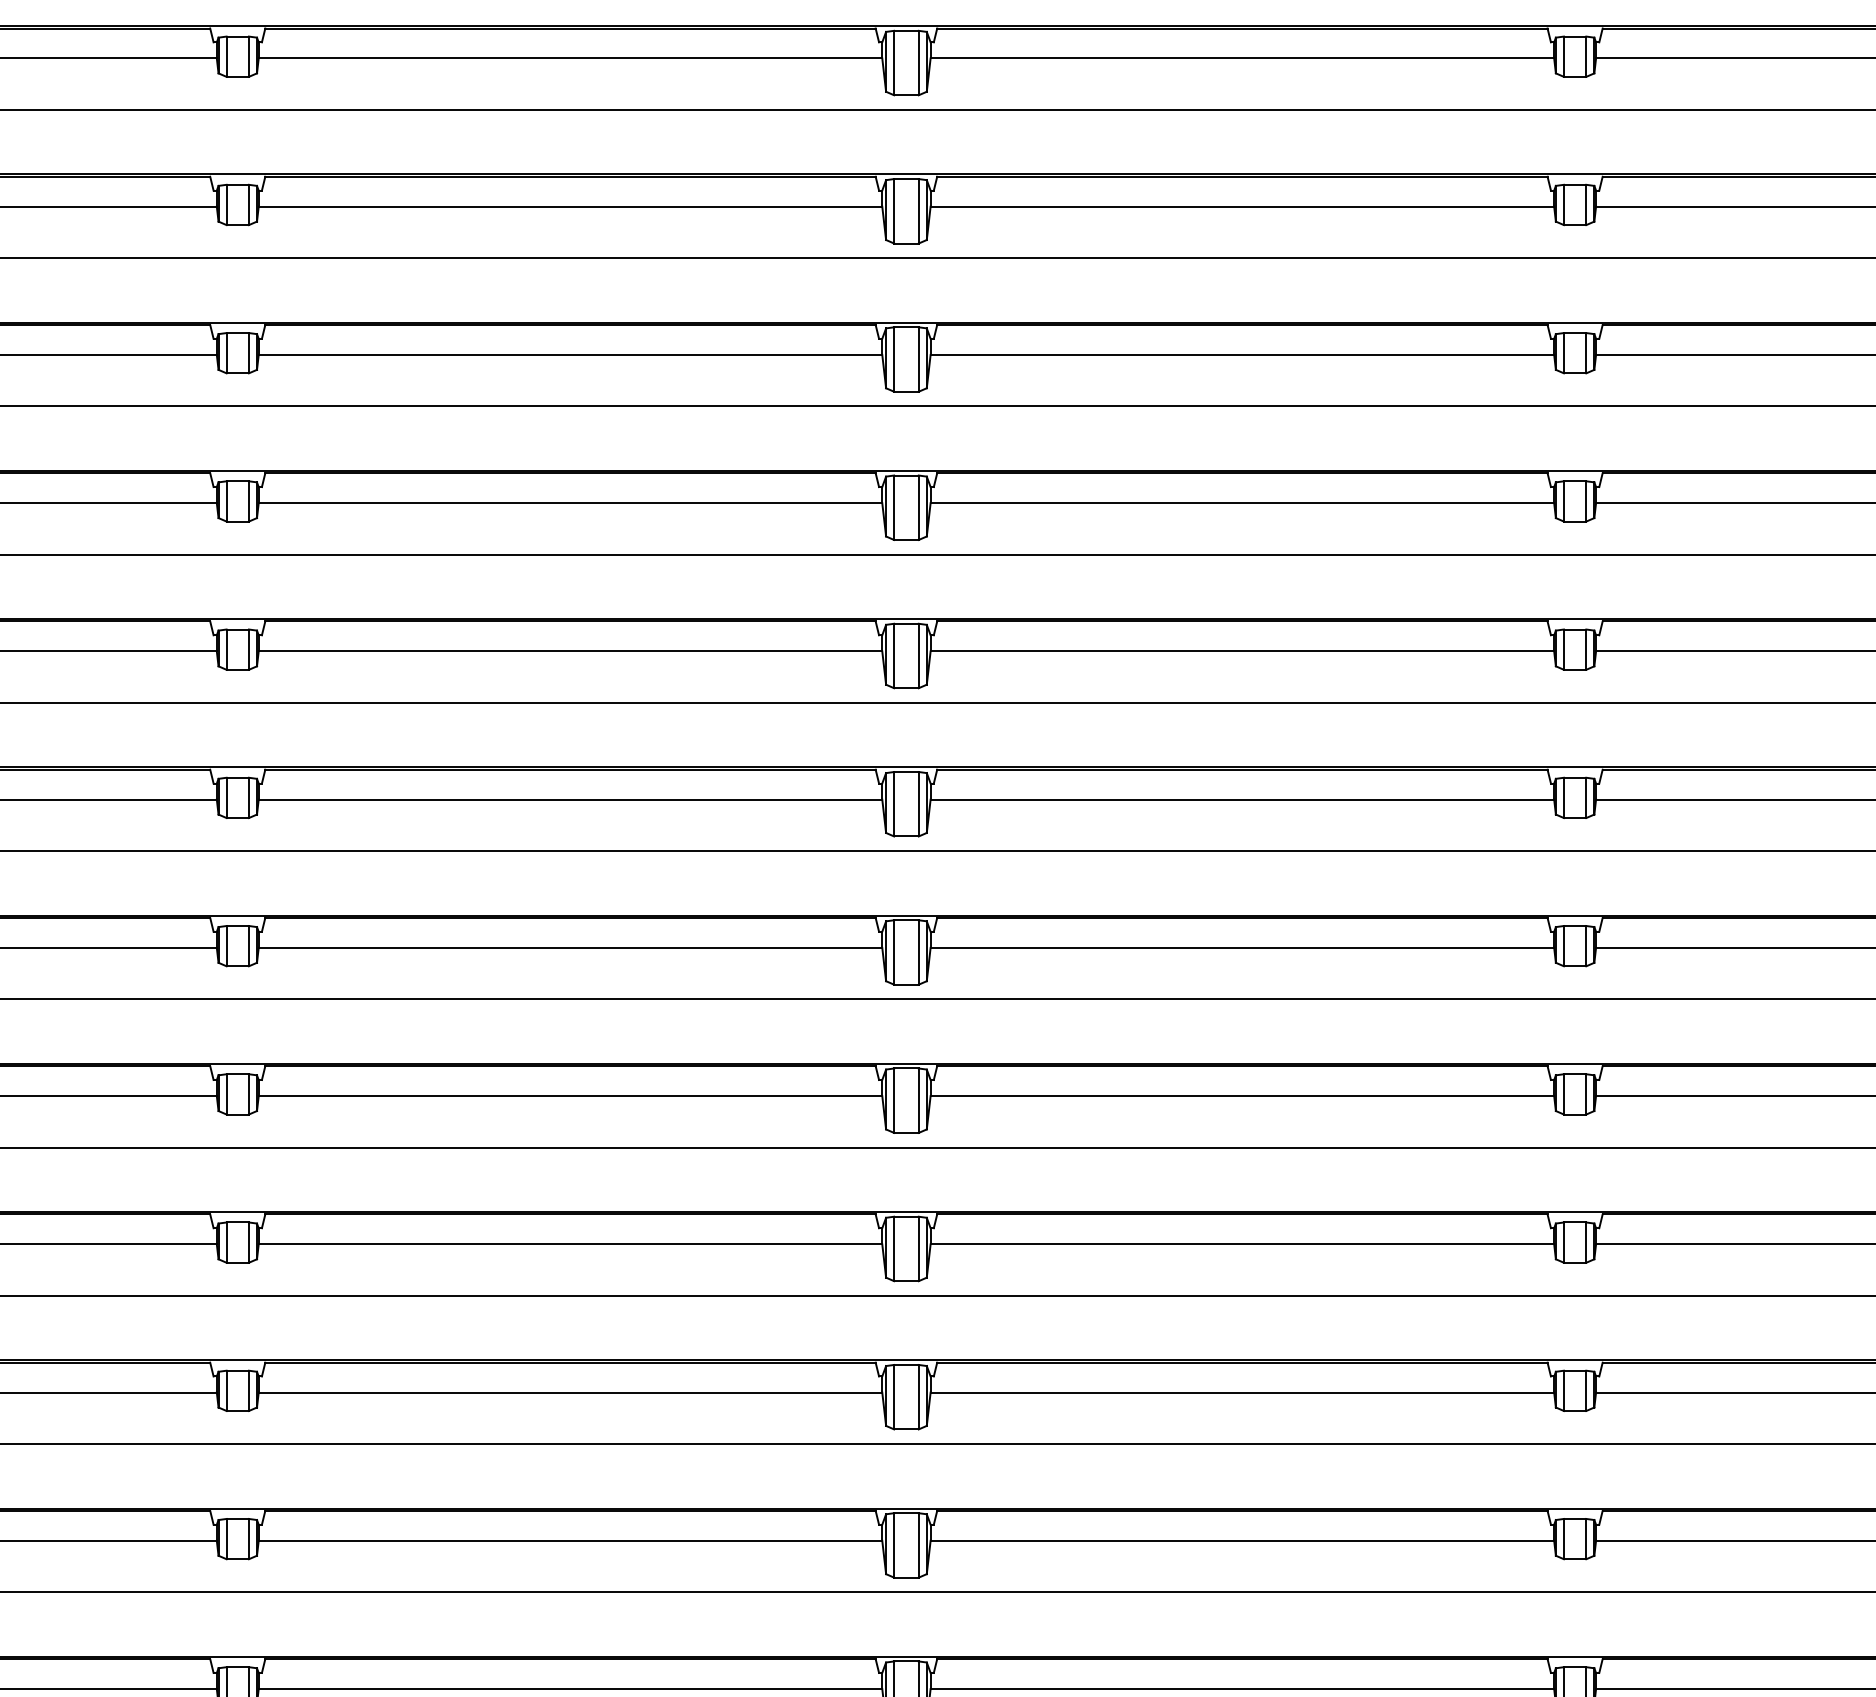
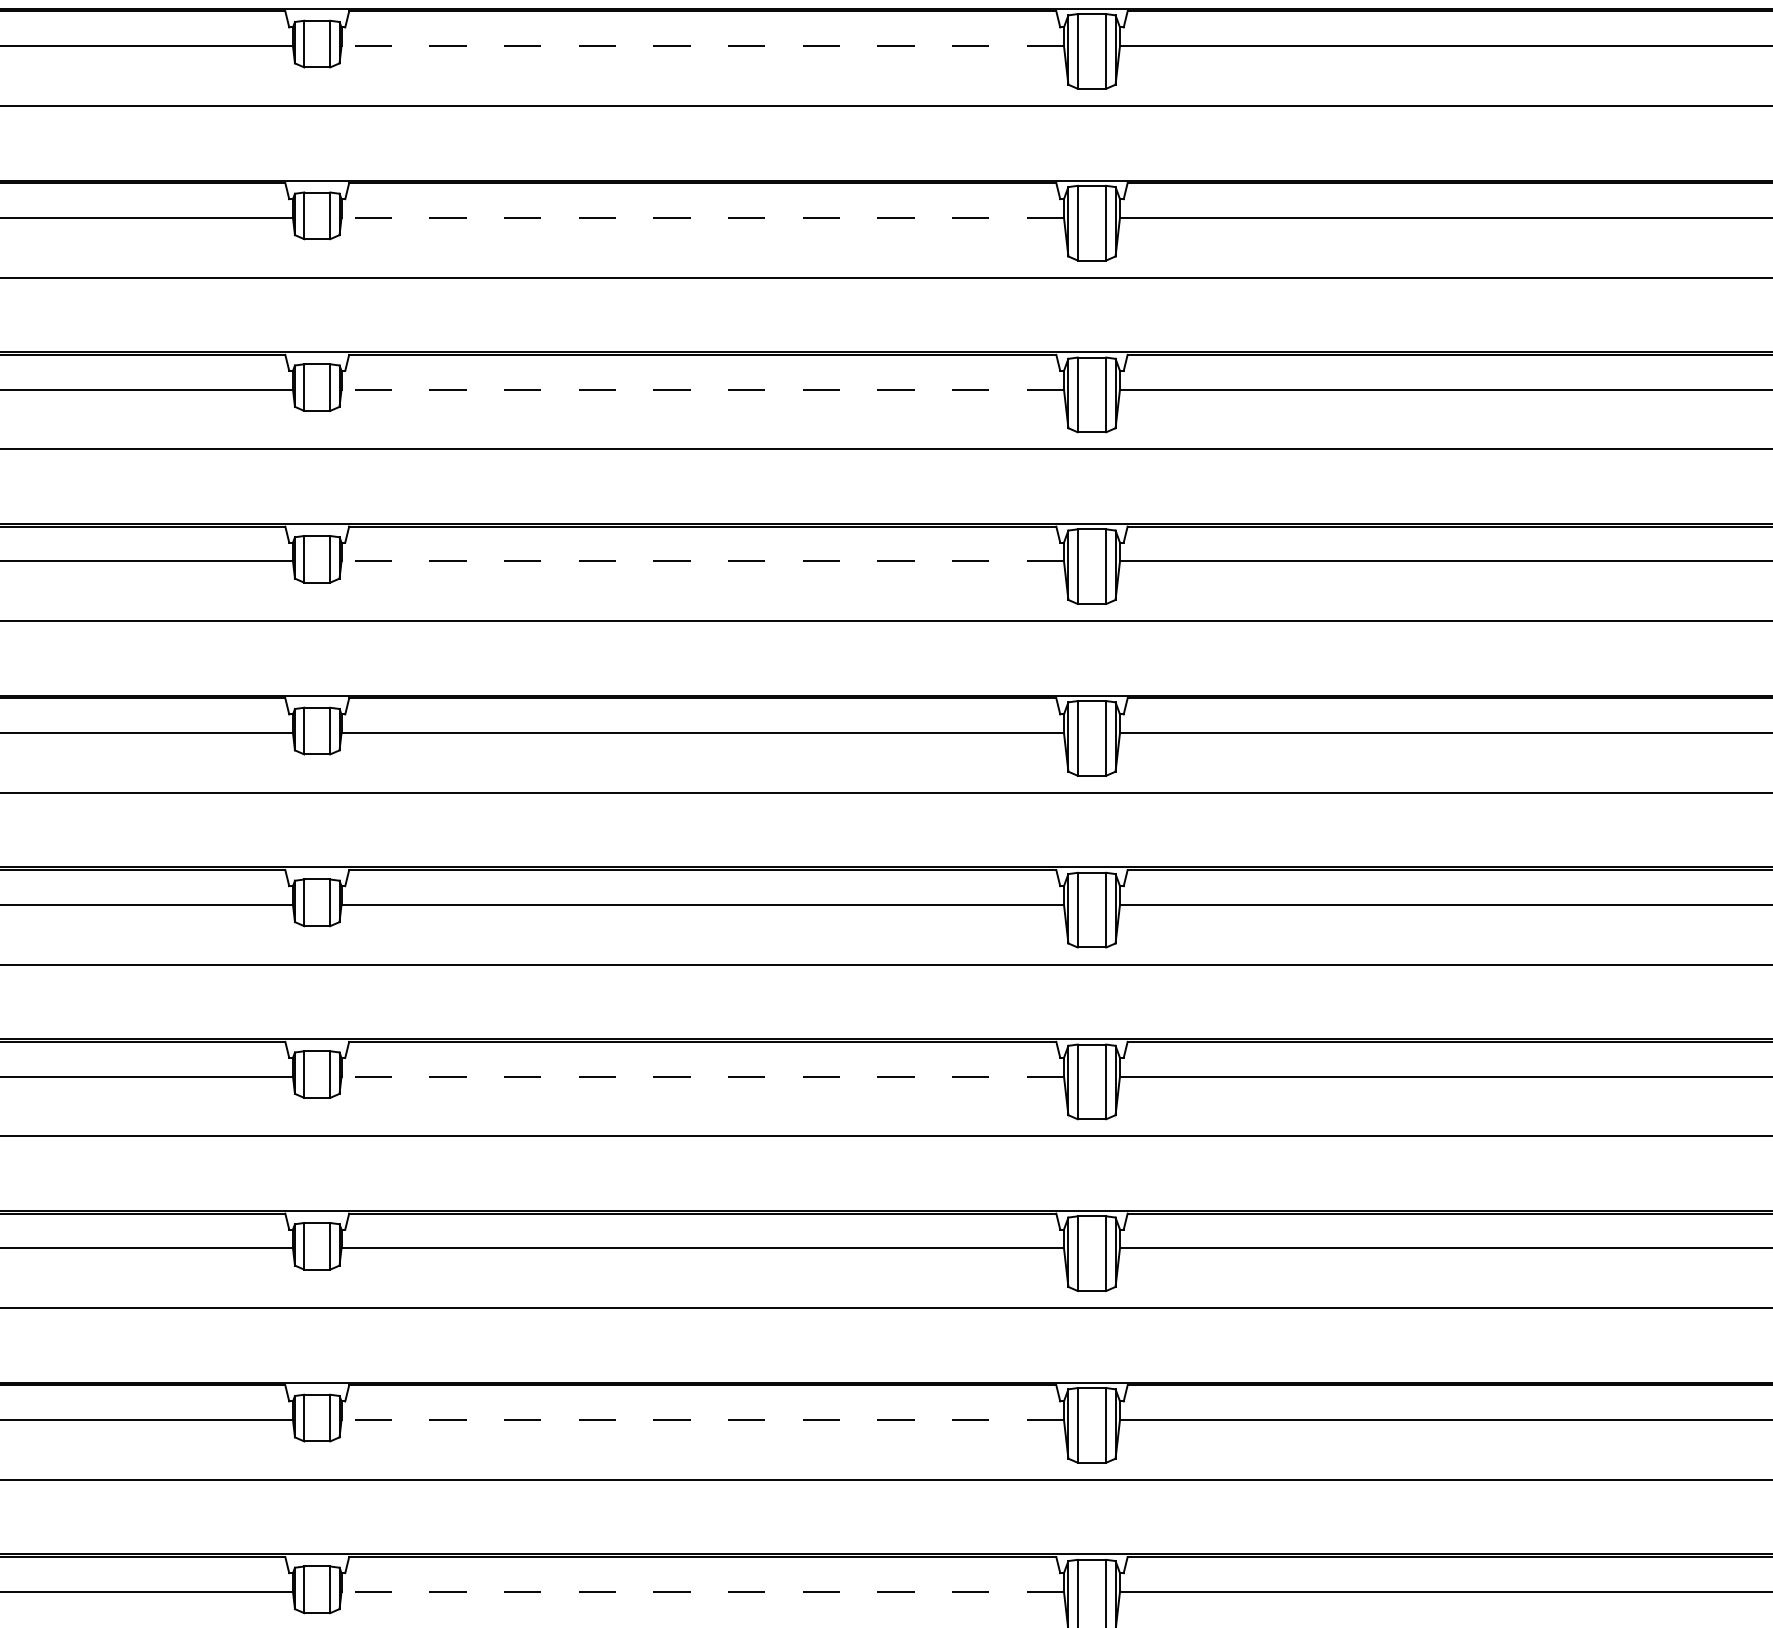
line: (570, 354) -> (702, 45), solid -> dashed
line: (570, 503) -> (702, 218), solid -> dashed
line: (570, 651) -> (702, 389), solid -> dashed
line: (570, 799) -> (702, 561), solid -> dashed
line: (570, 1244) -> (702, 1076), solid -> dashed
line: (570, 1540) -> (702, 1419), solid -> dashed
line: (570, 1689) -> (702, 1592), solid -> dashed

